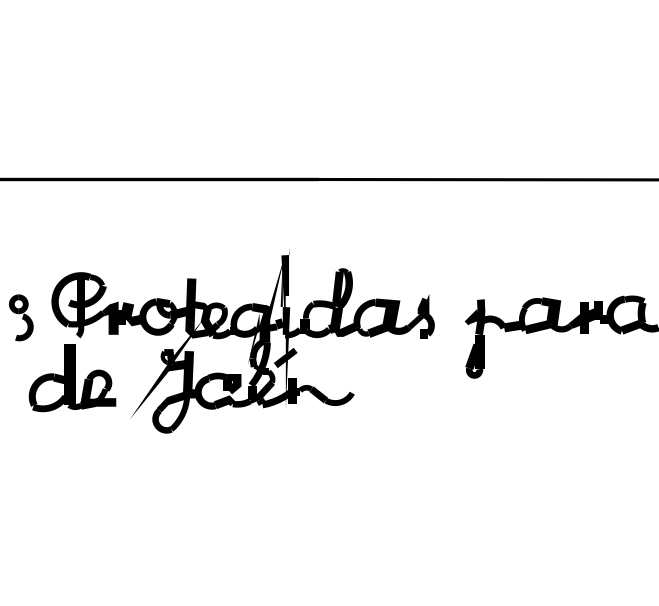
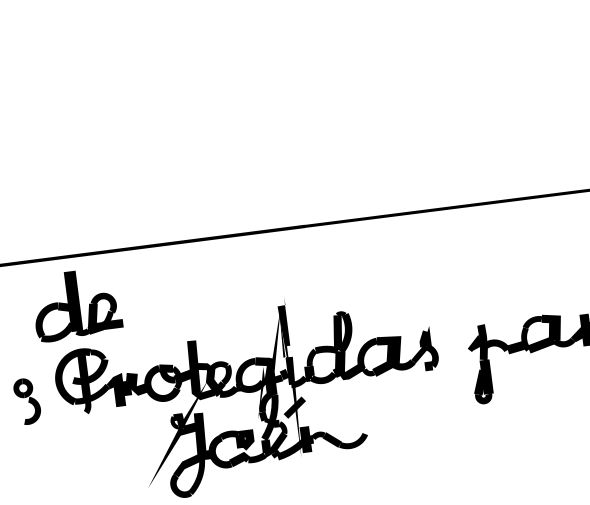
part: (72, 378) -> (76, 305), moved

